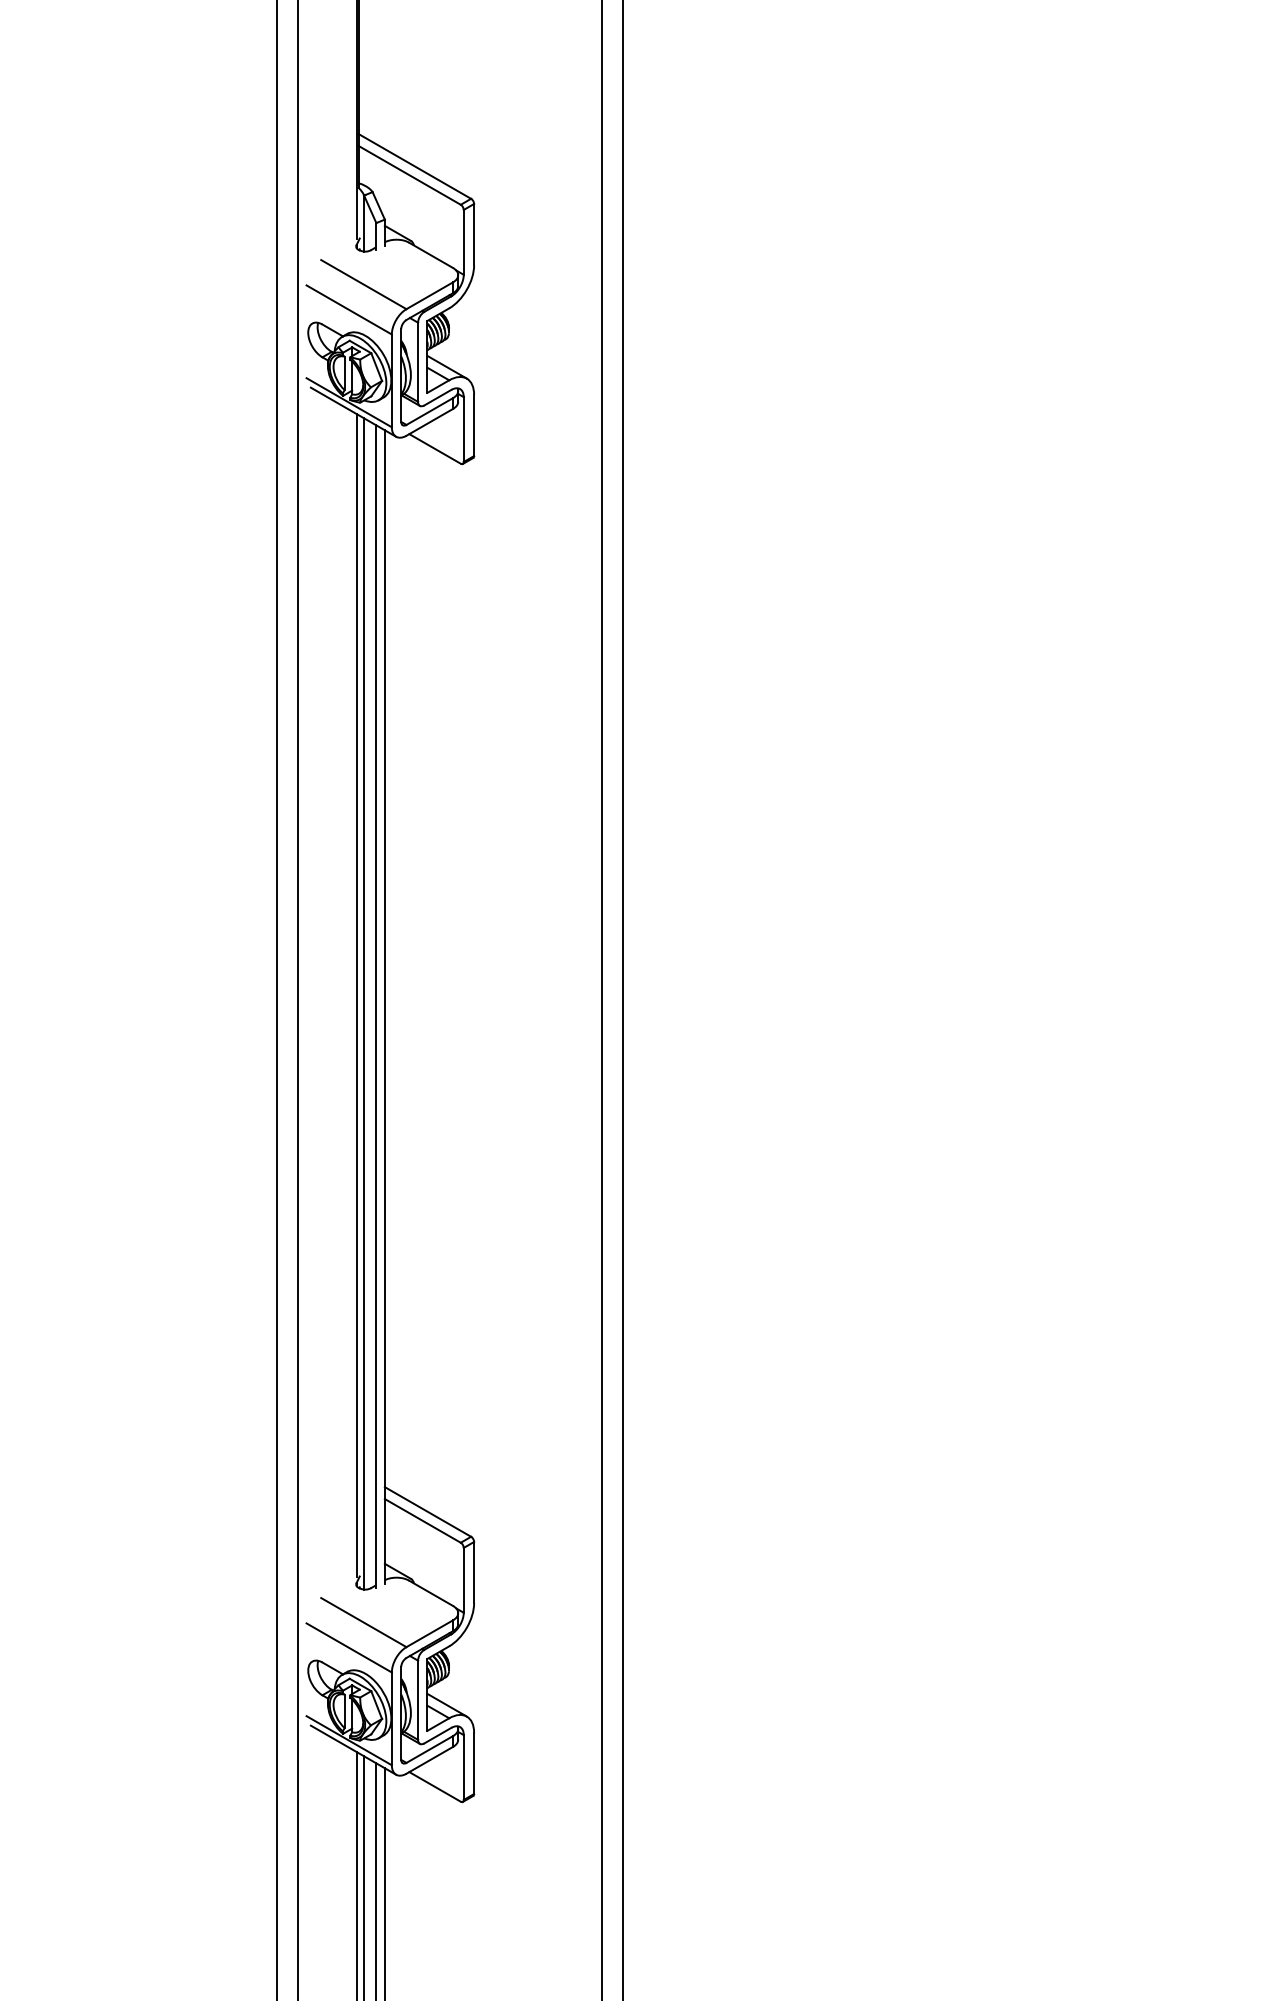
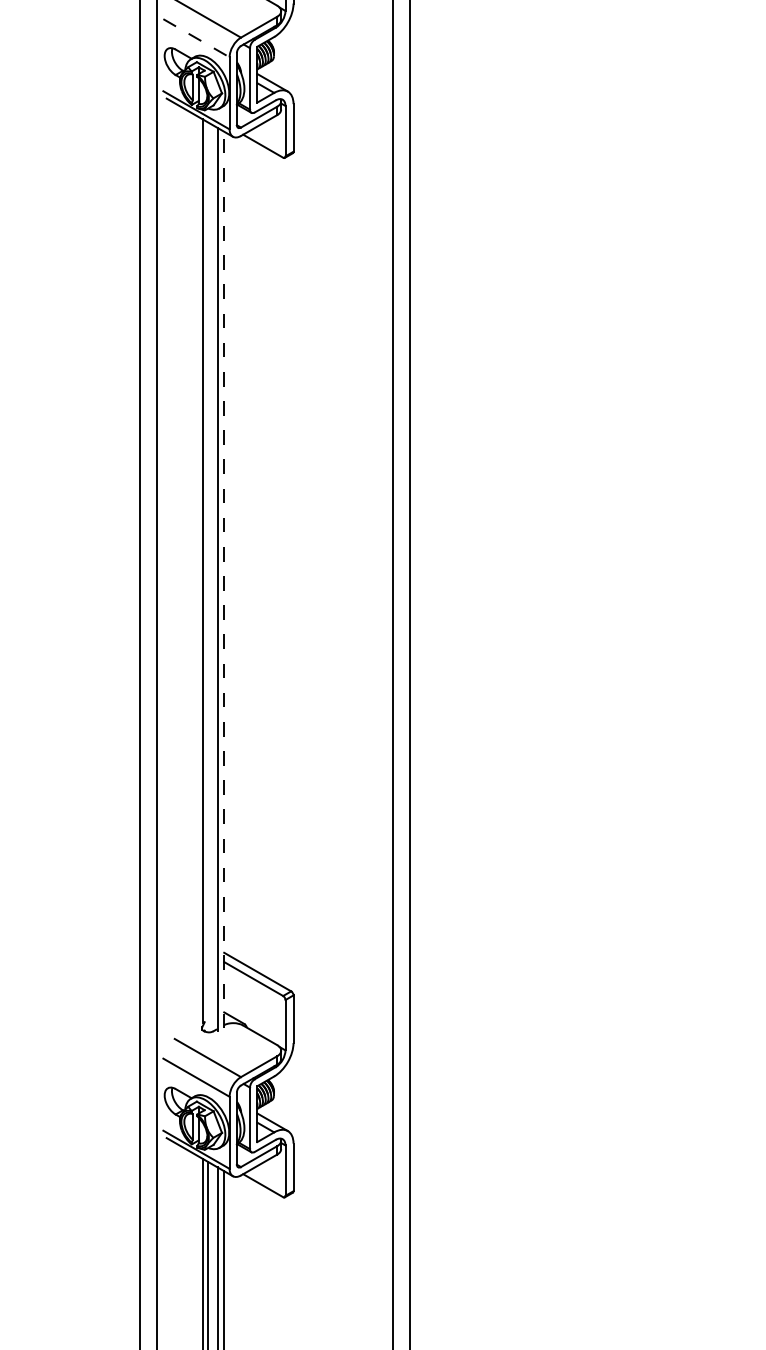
line: (349, 310) -> (196, 38), solid -> dashed
line: (364, 1003) -> (208, 577), removed
line: (384, 1007) -> (223, 580), solid -> dashed

